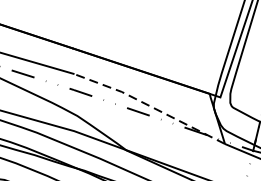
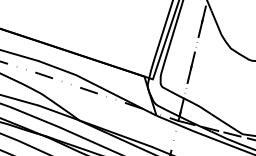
line: (149, 105) -> (97, 85), dashed -> solid

